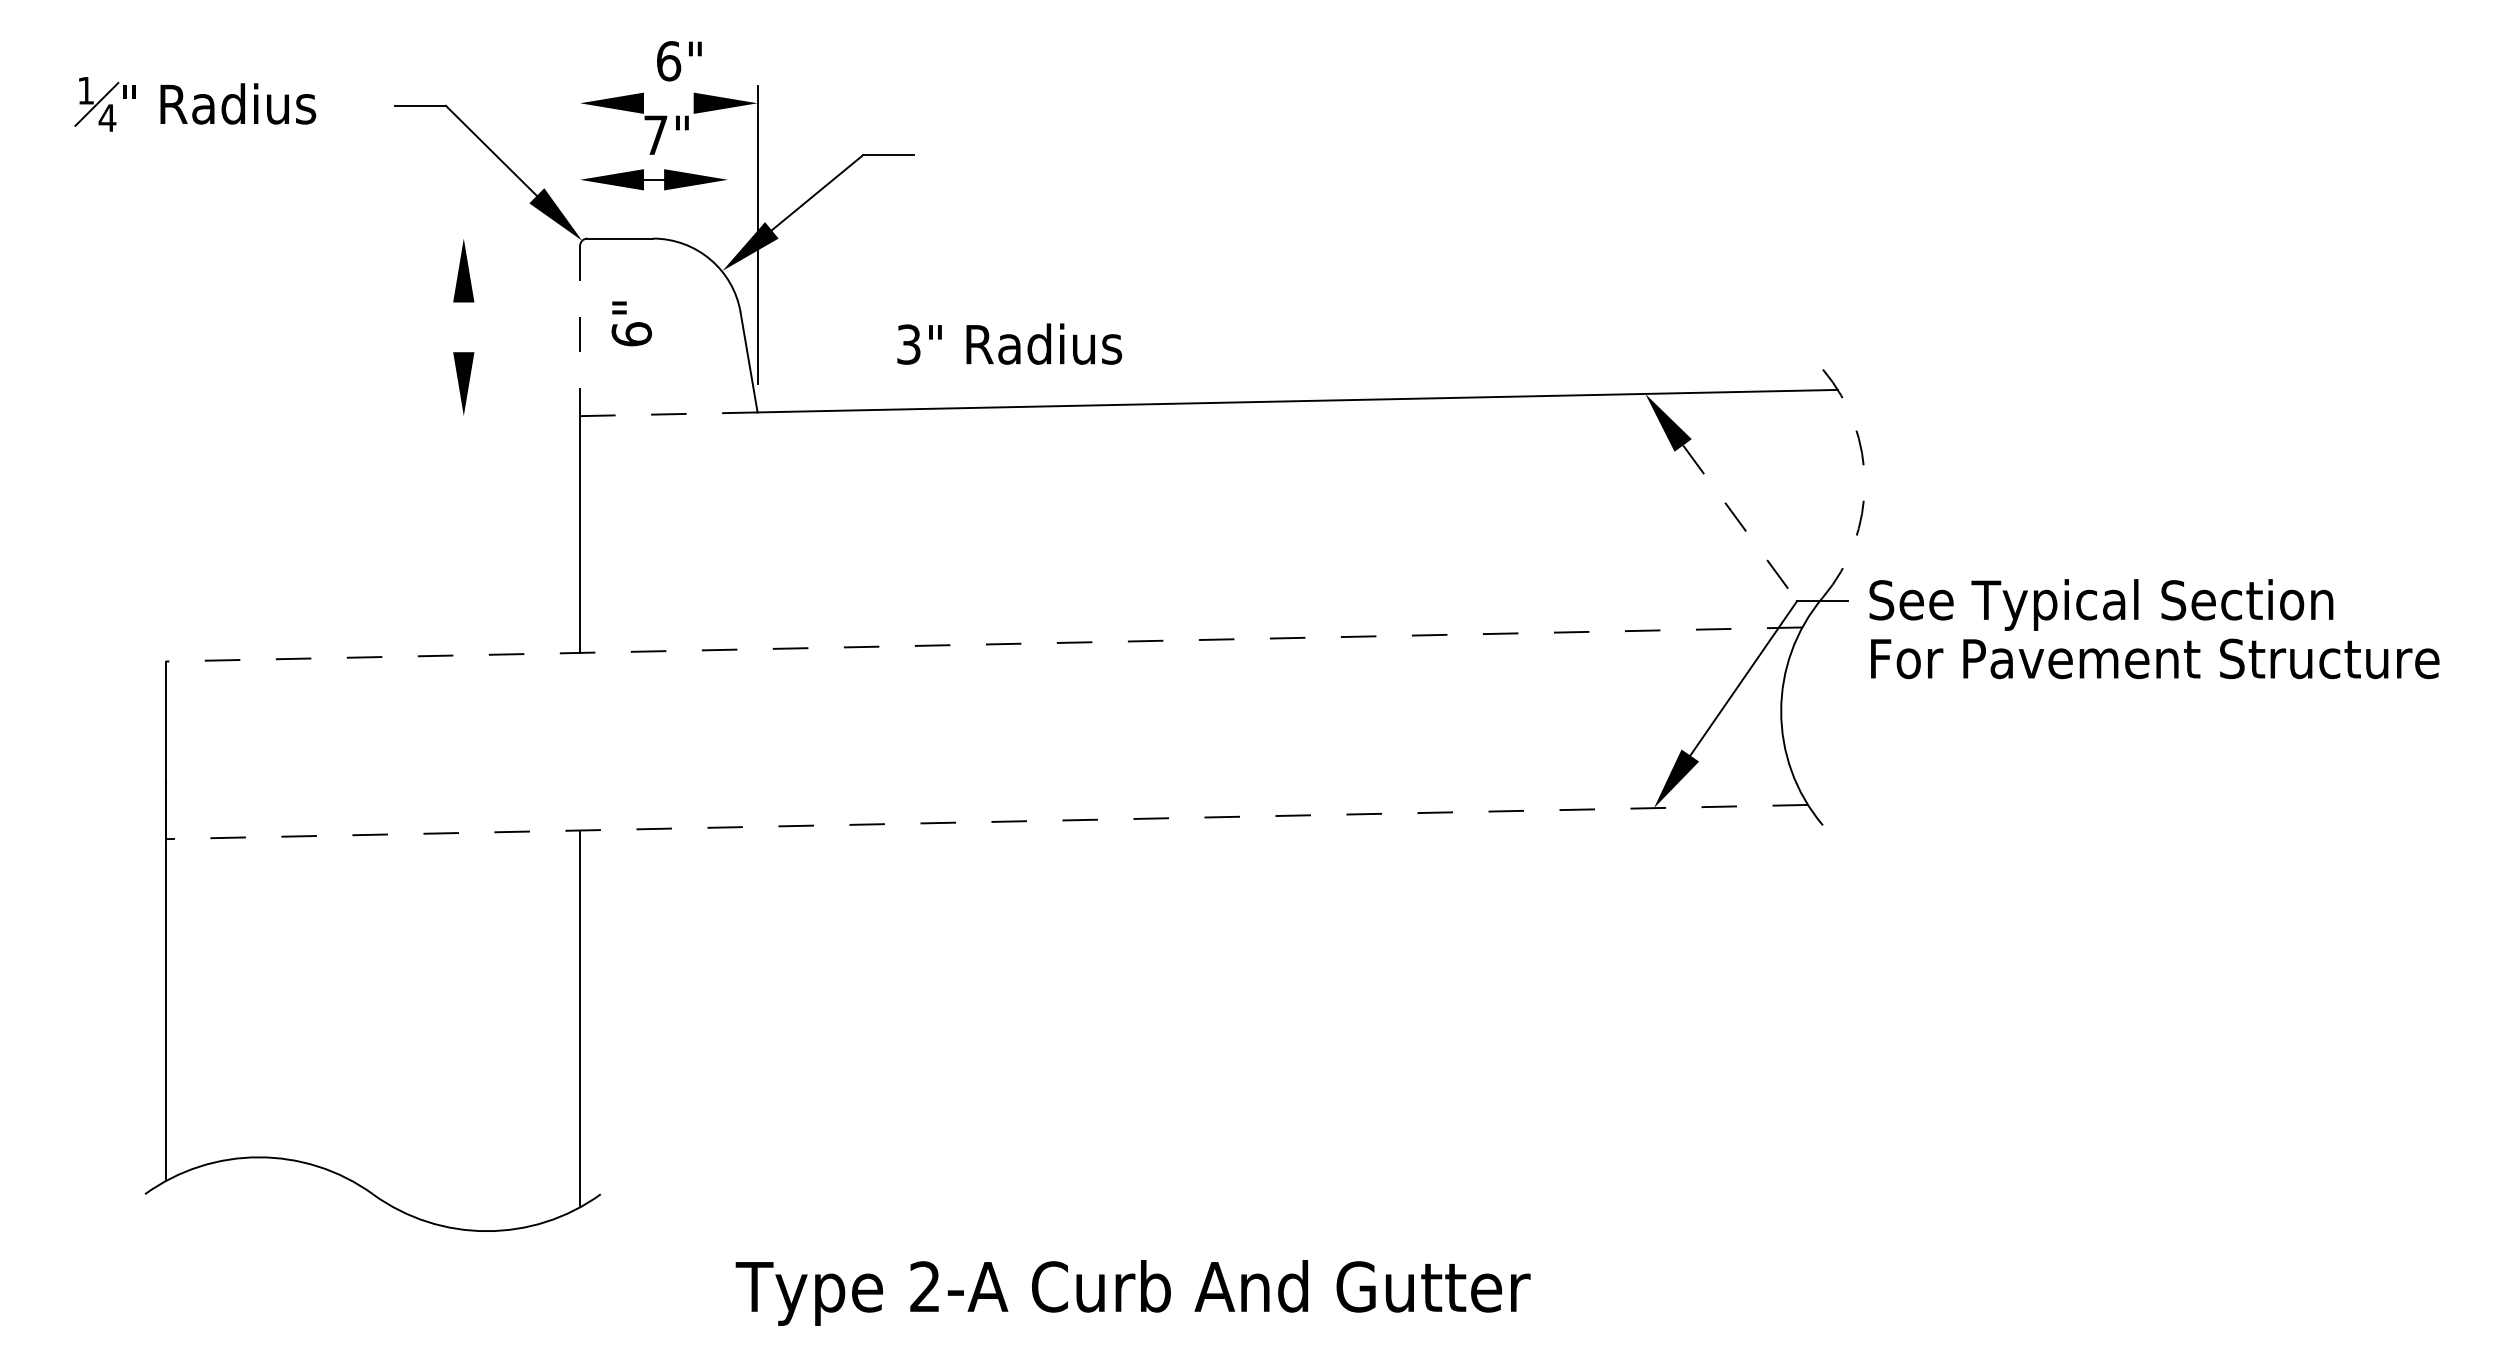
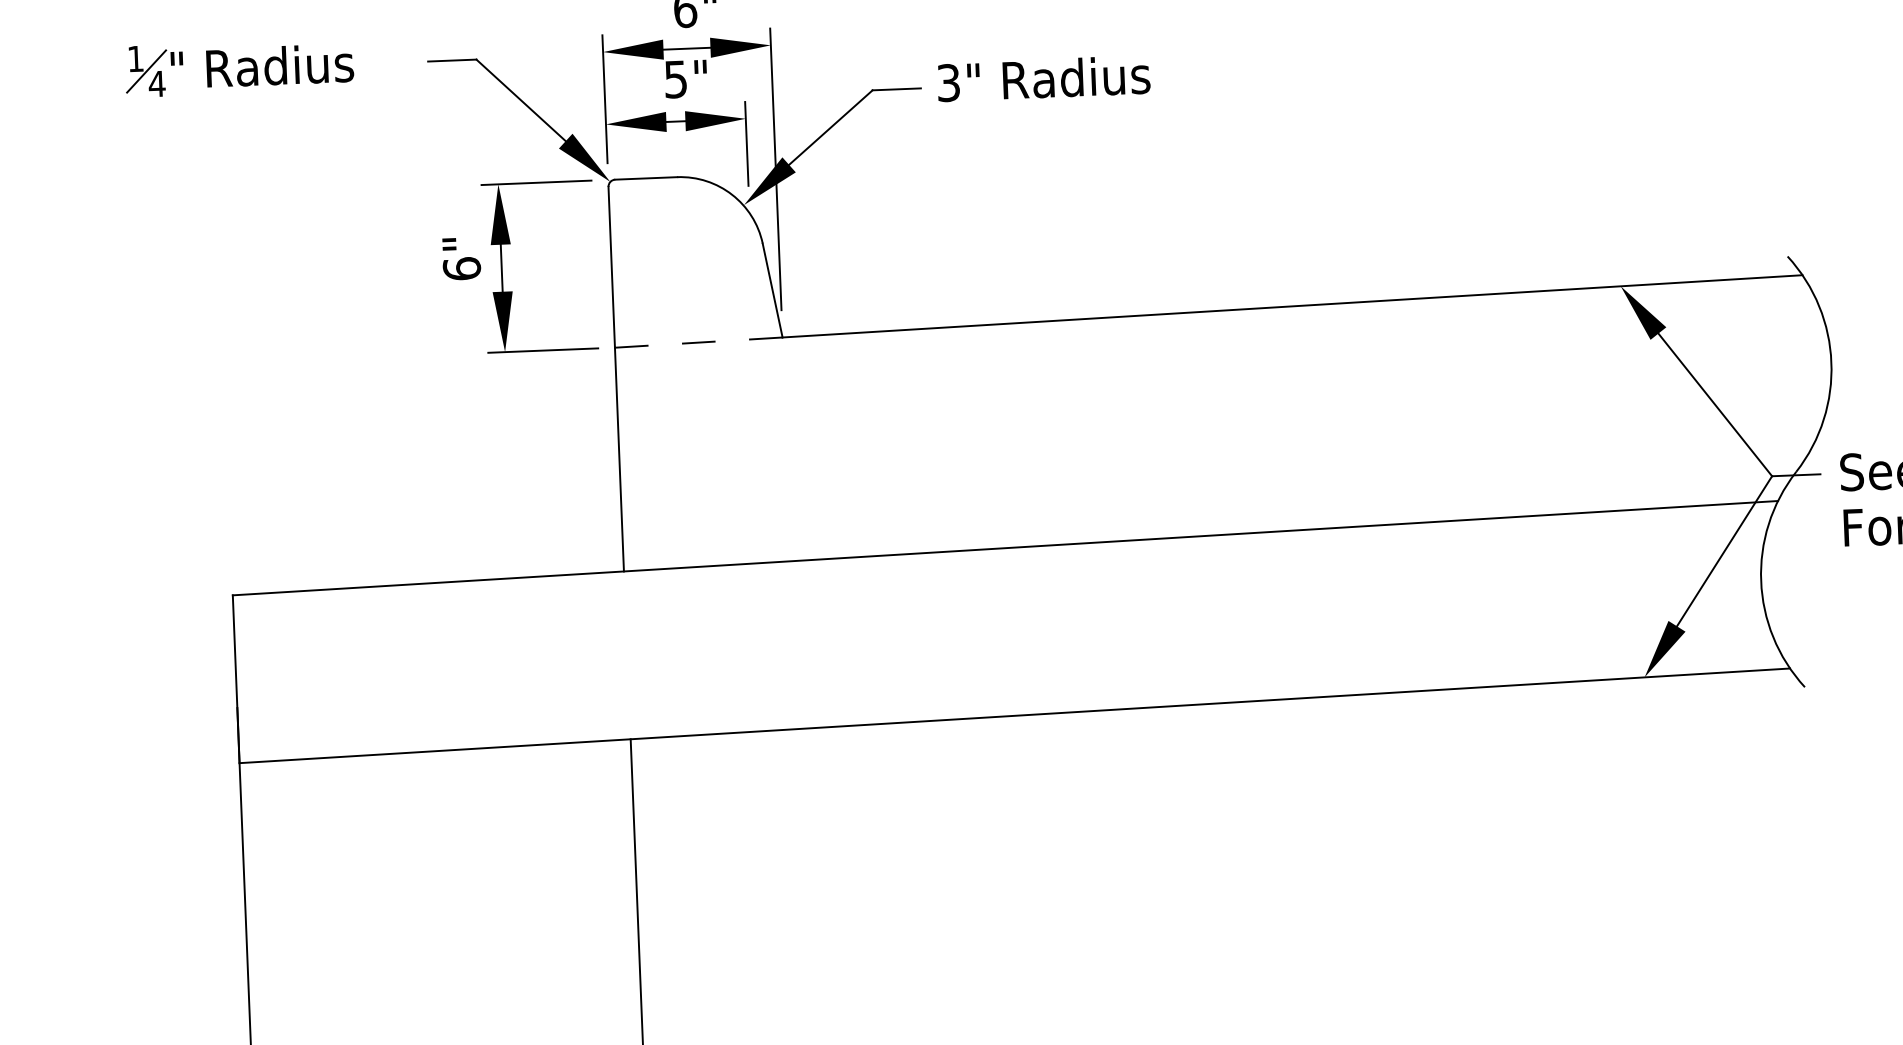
line: (668, 103) -> (686, 48), added
text: (655, 135) -> (675, 79), 7" -> 5"
line: (580, 152) -> (605, 98), added
line: (728, 206) -> (747, 143), added
line: (504, 238) -> (536, 182), added
text: (631, 323) -> (461, 258), moved
line: (463, 327) -> (501, 268), added
line: (580, 331) -> (612, 267), dashed -> solid
text: (1009, 343) -> (1043, 78), moved
line: (504, 416) -> (543, 350), added
arc: (1864, 483) -> (1831, 362), dashed -> solid
line: (1740, 523) -> (1715, 405), dashed -> solid
line: (983, 644) -> (1004, 548), dashed -> solid
line: (986, 822) -> (1014, 716), dashed -> solid

